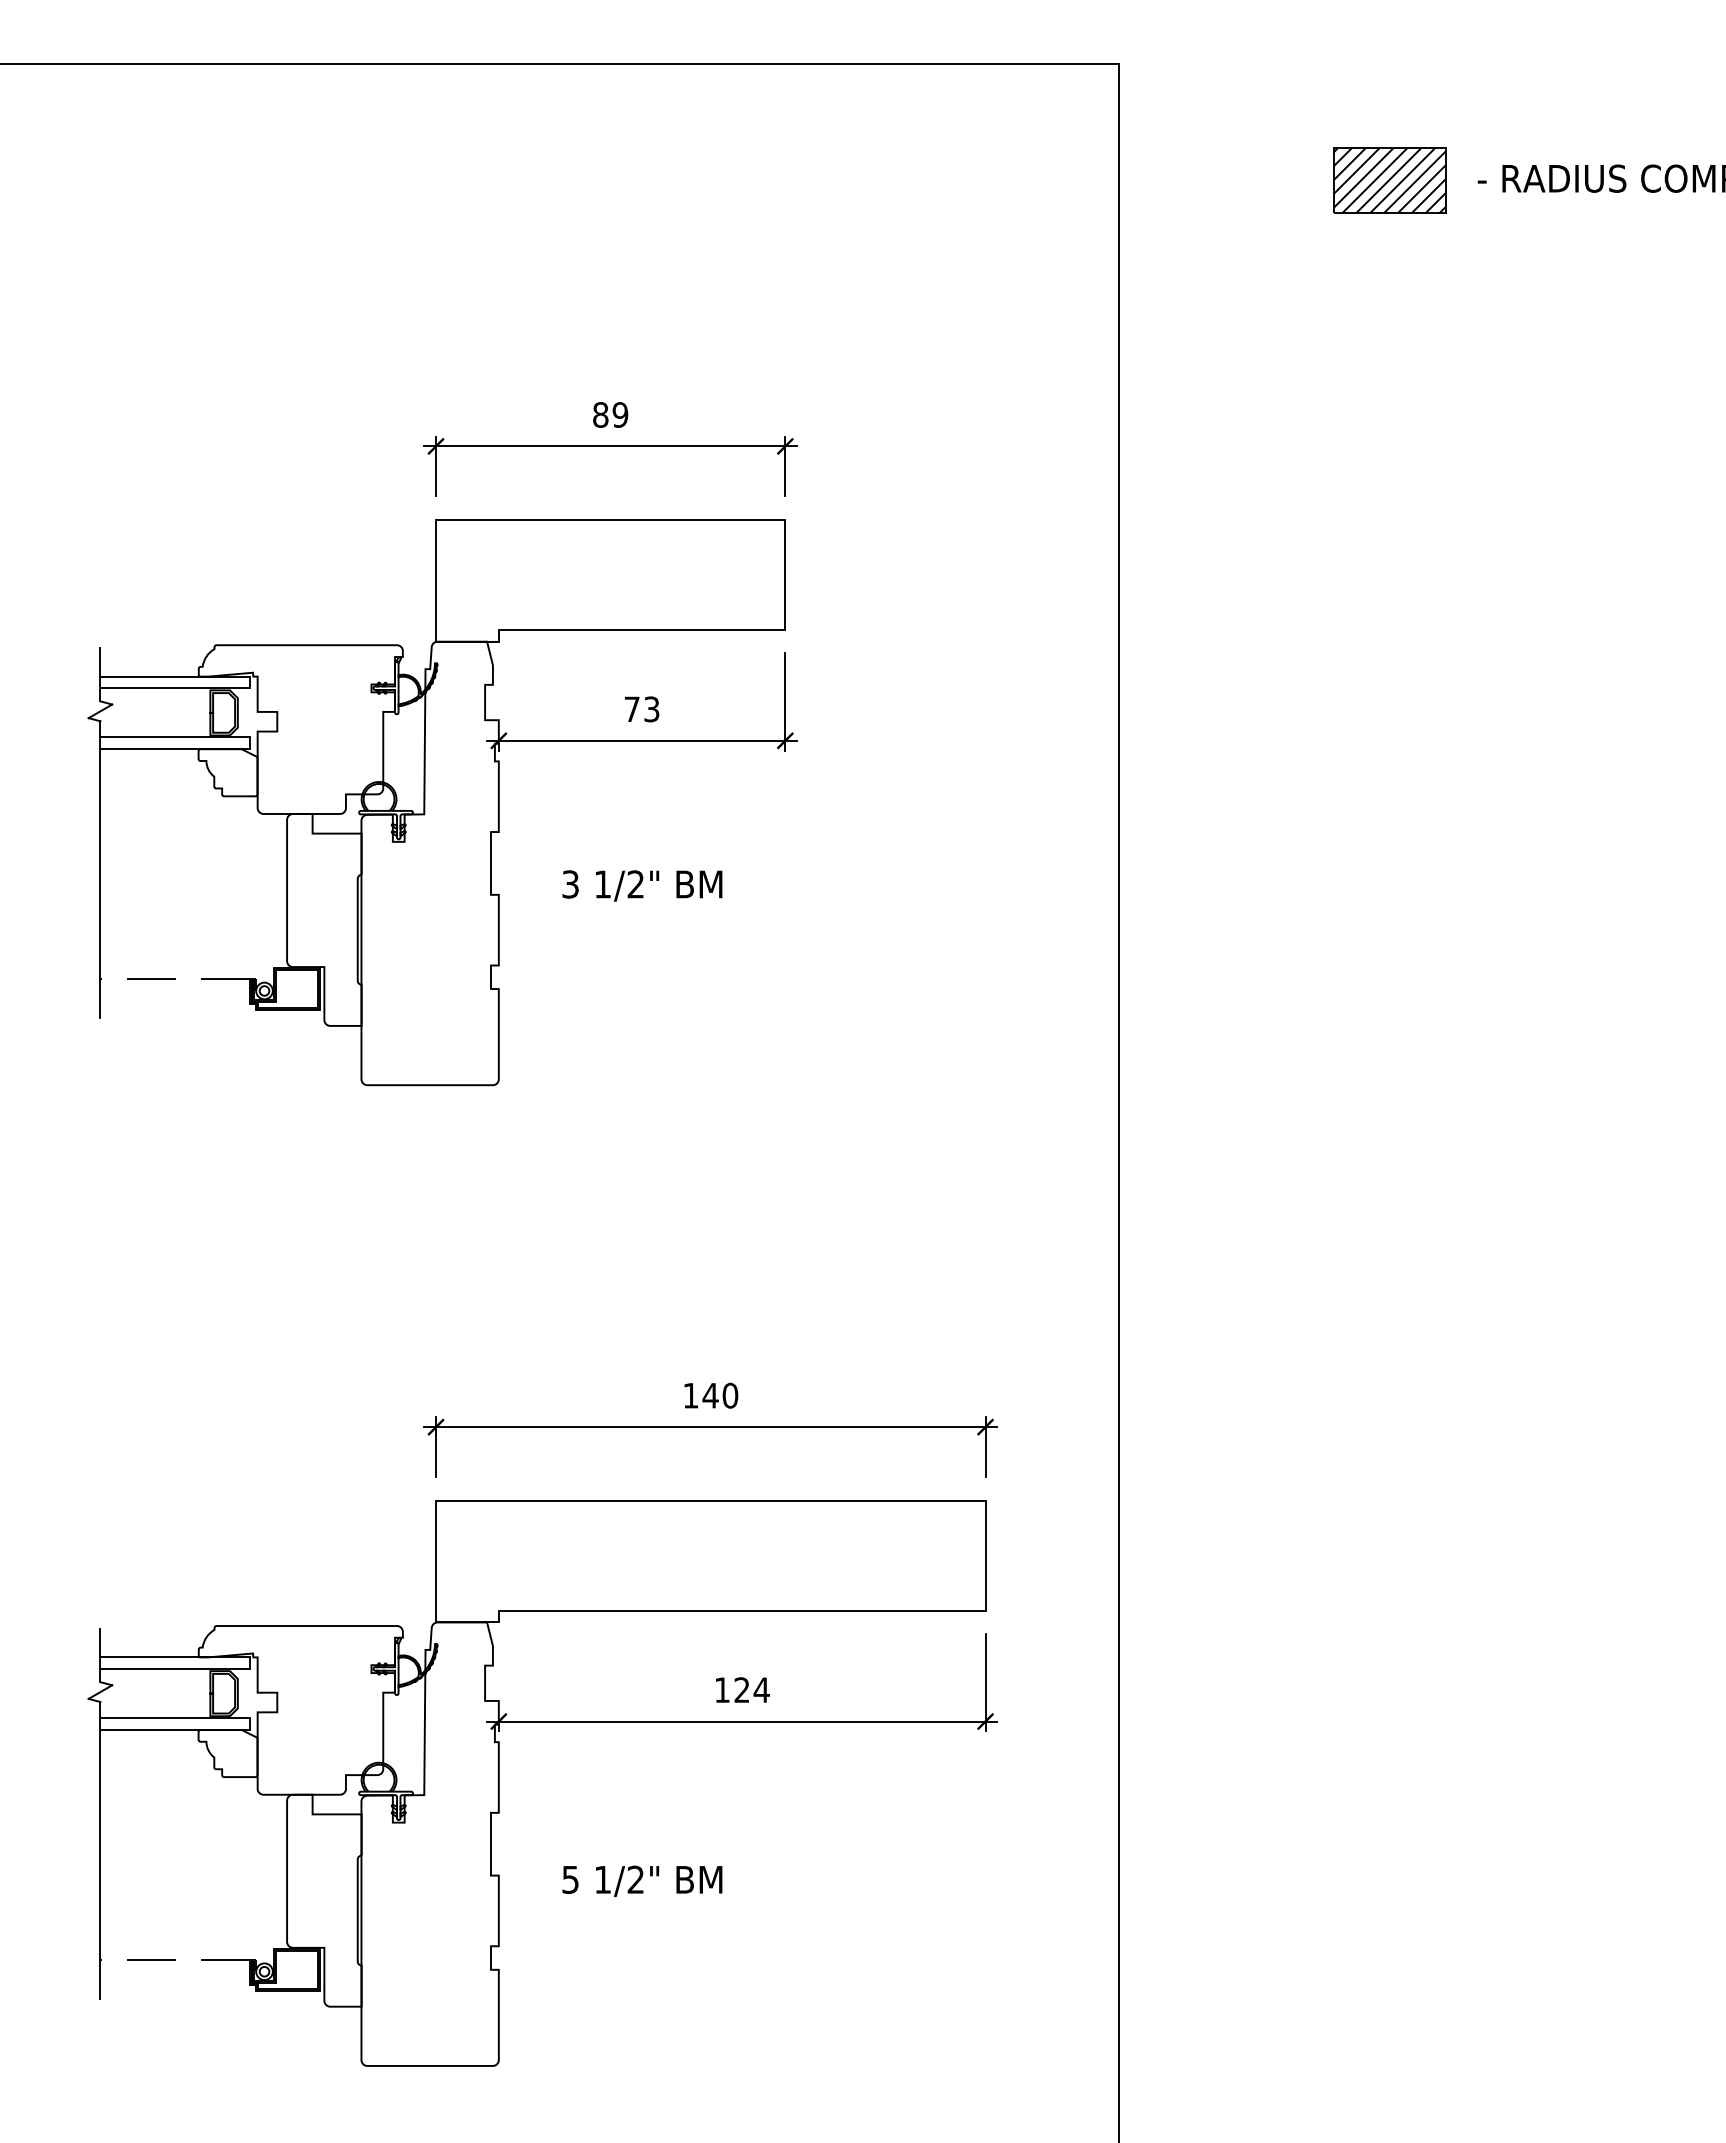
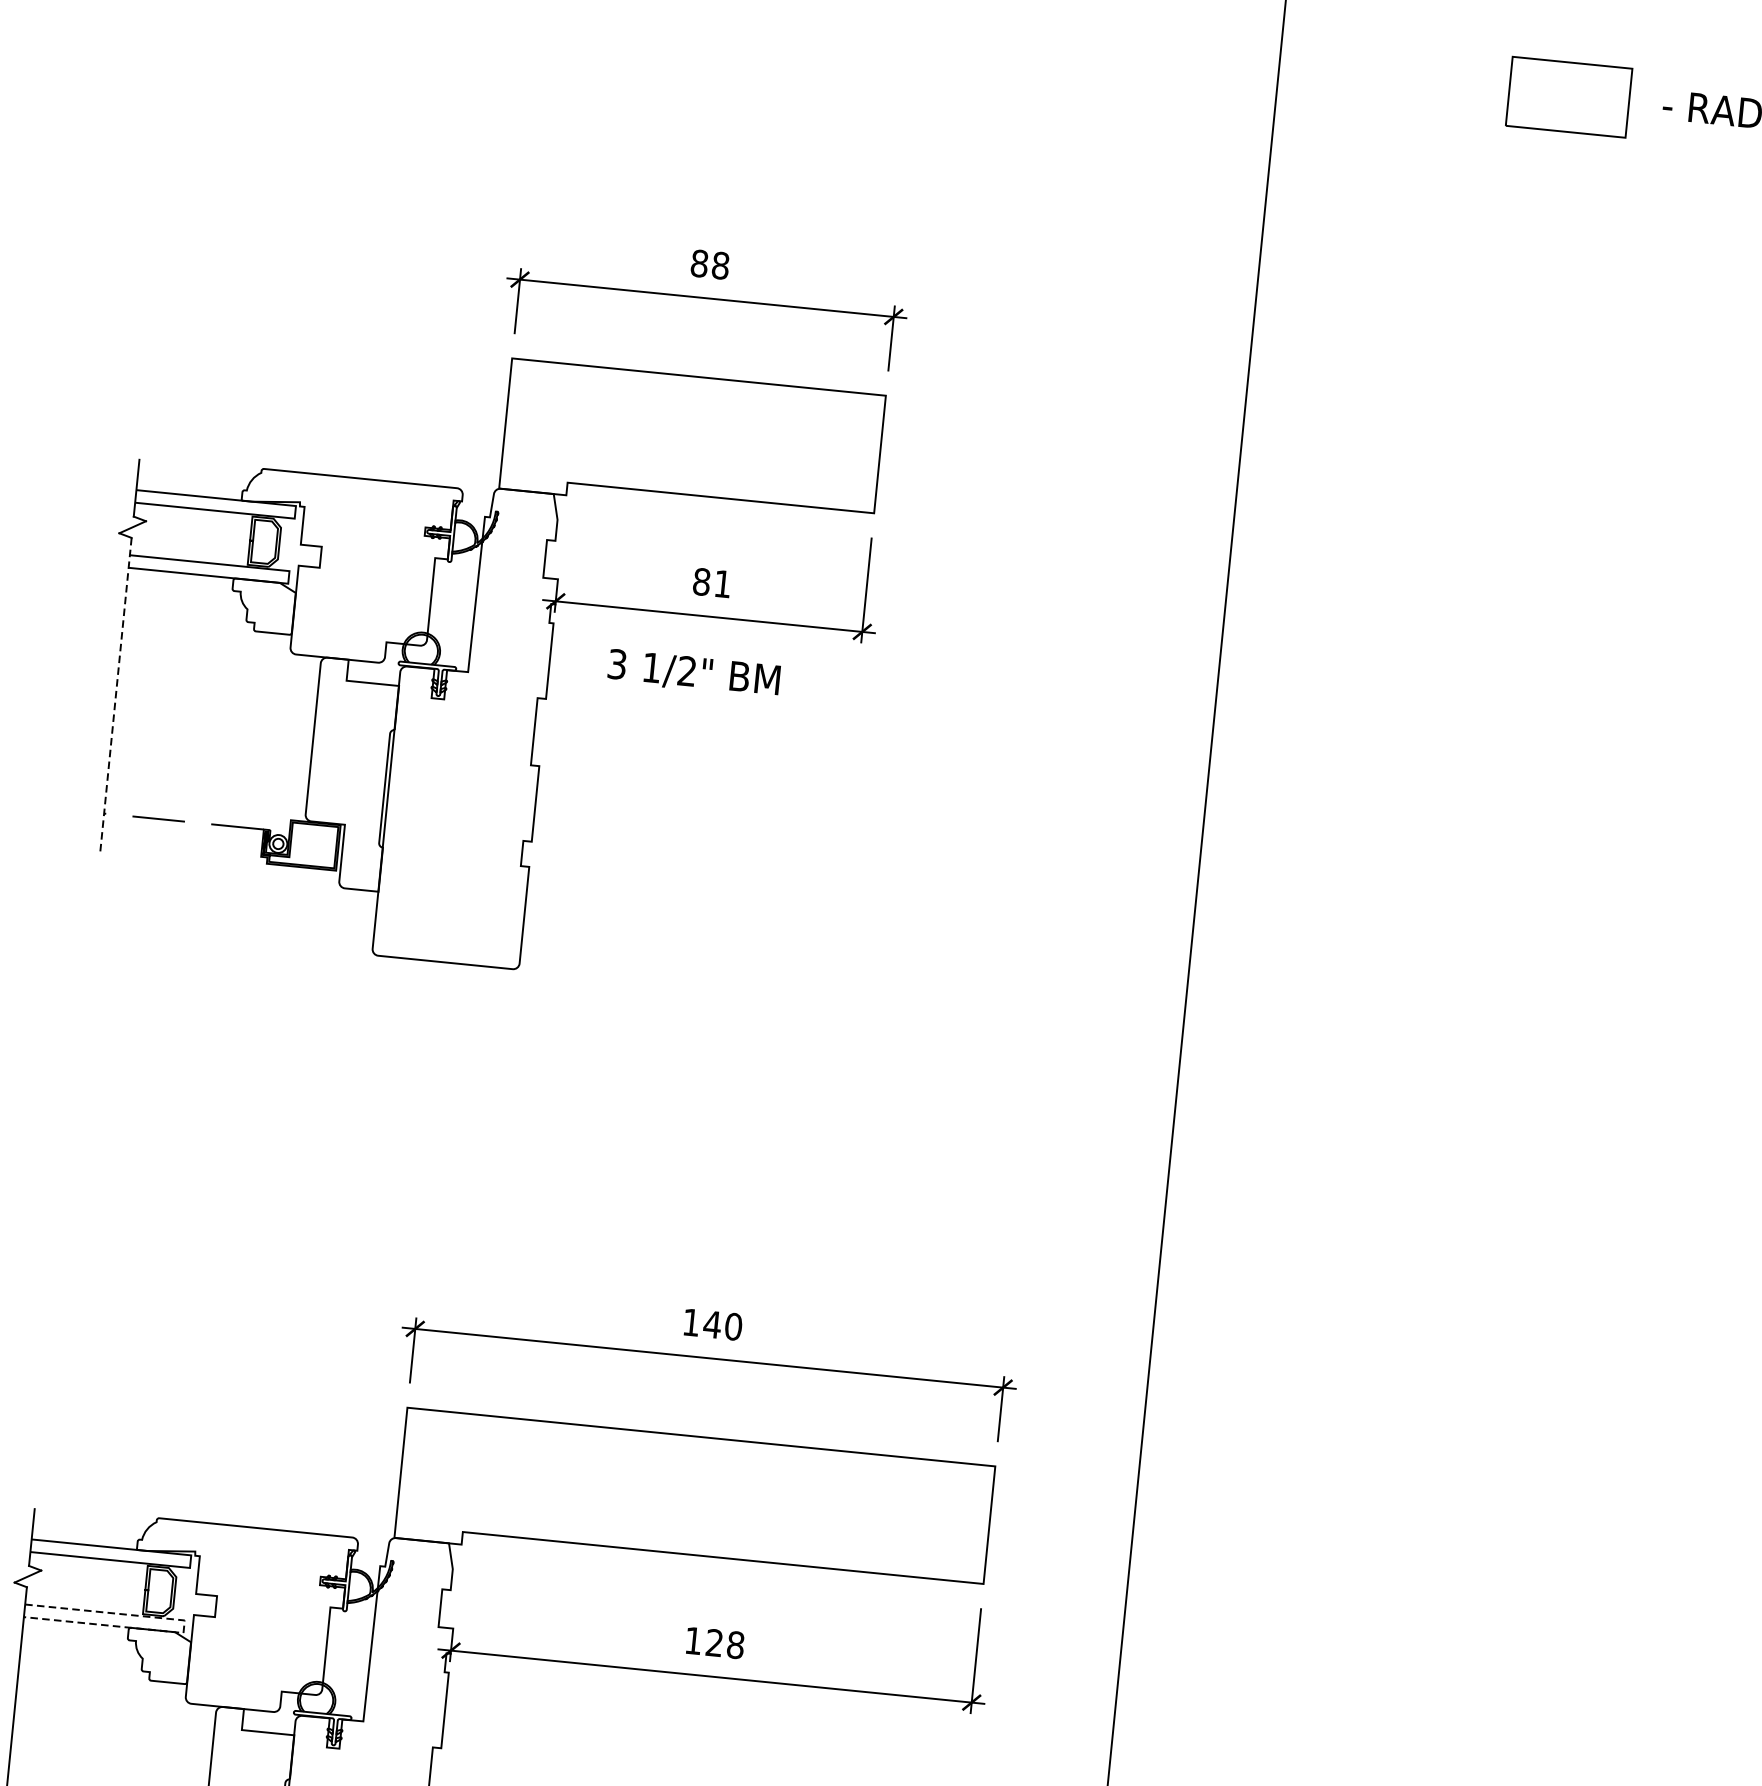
hatch: (1390, 180) -> (1569, 97), removed
text: (620, 414) -> (720, 265), 89 -> 88
text: (641, 709) -> (711, 583), 73 -> 81
line: (100, 870) -> (115, 697), solid -> dashed
text: (642, 885) -> (694, 673), moved
text: (761, 1690) -> (735, 1645), 124 -> 128
line: (249, 1724) -> (183, 1627), solid -> dashed

